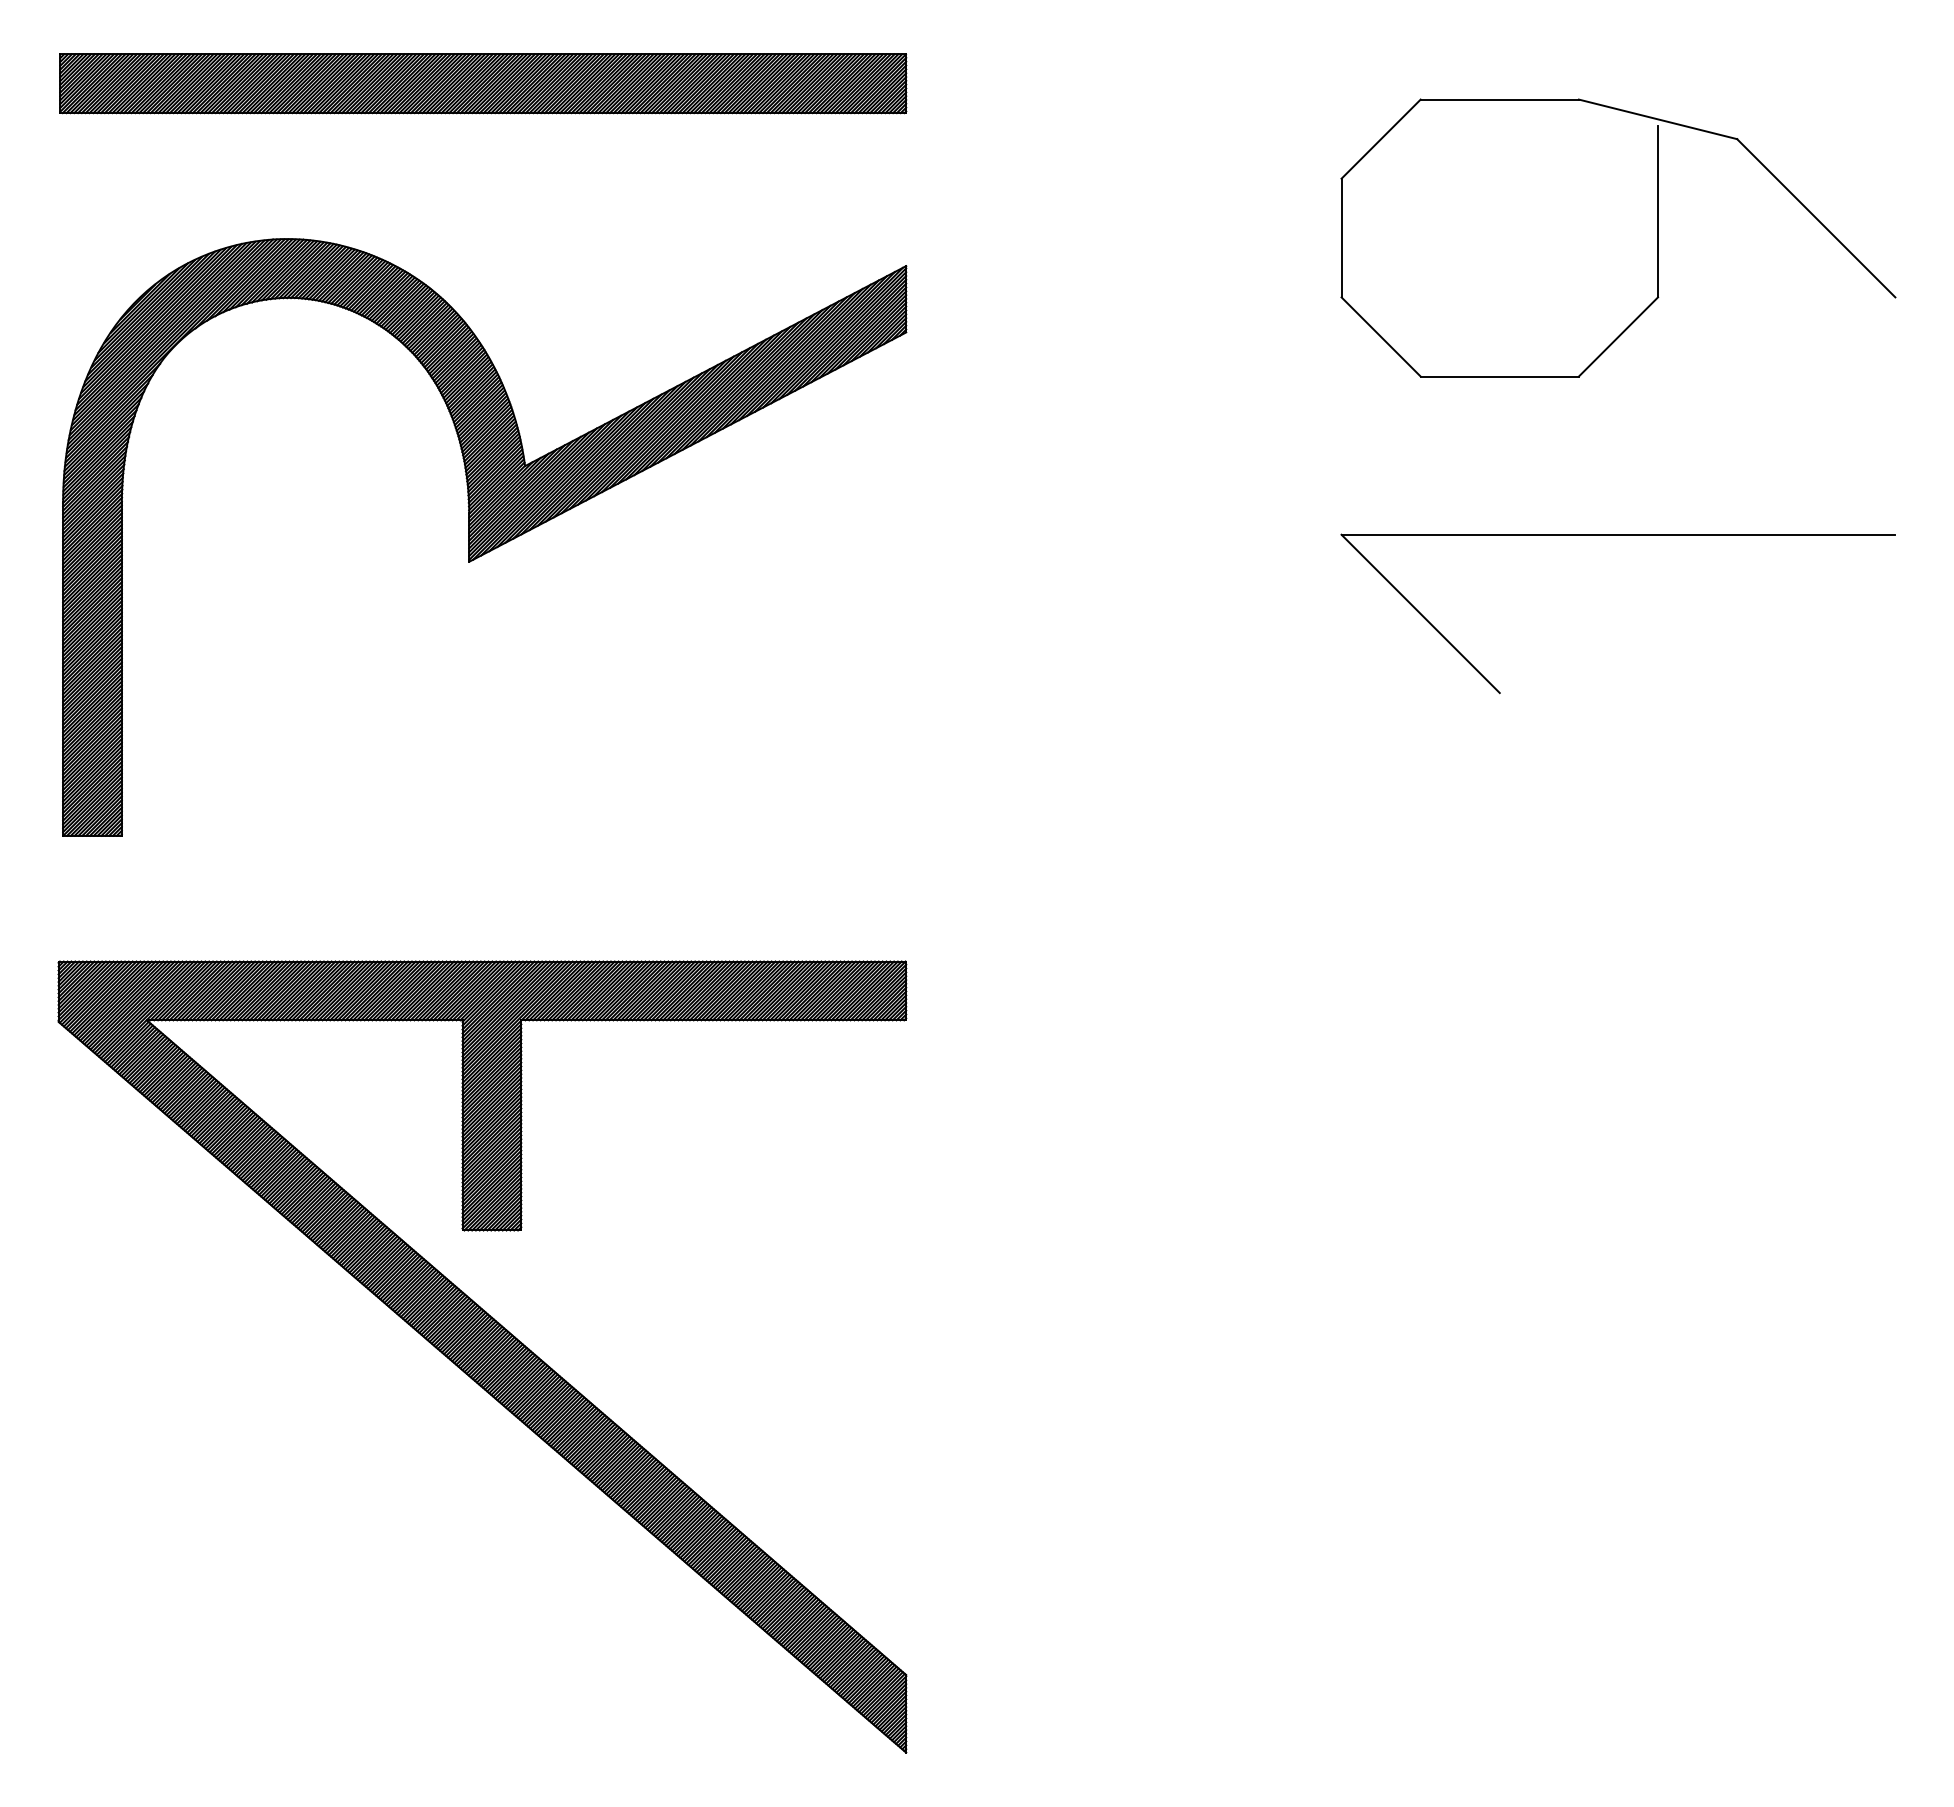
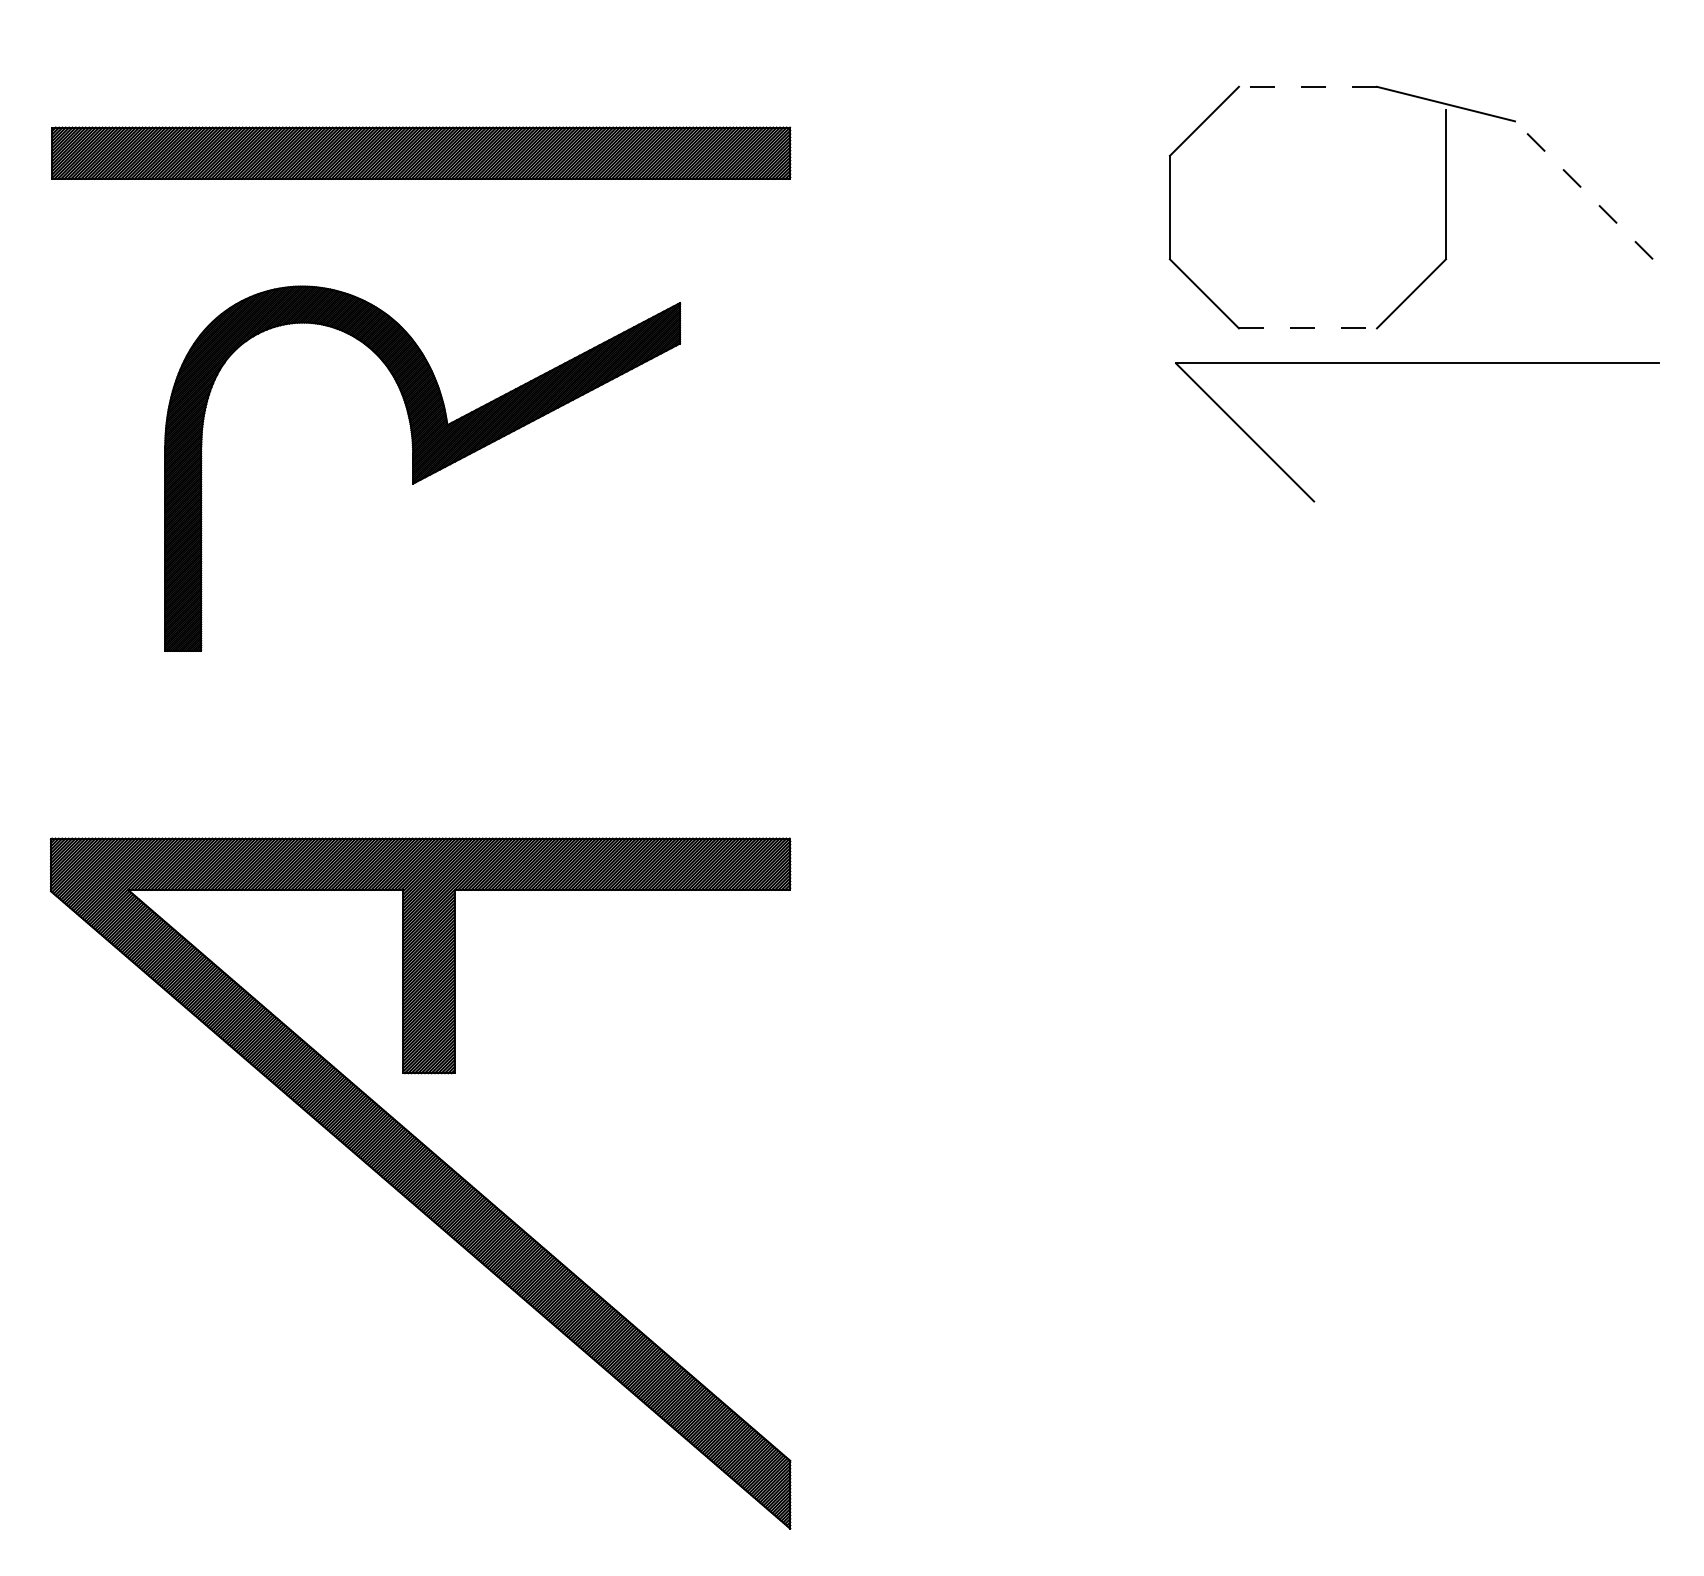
part: (483, 83) -> (421, 153), moved
line: (1499, 99) -> (1307, 86), solid -> dashed
line: (1816, 218) -> (1584, 190), solid -> dashed
line: (1500, 376) -> (1308, 328), solid -> dashed
part: (1617, 535) -> (1416, 364), moved
part: (484, 537) -> (422, 468), size x0.7

